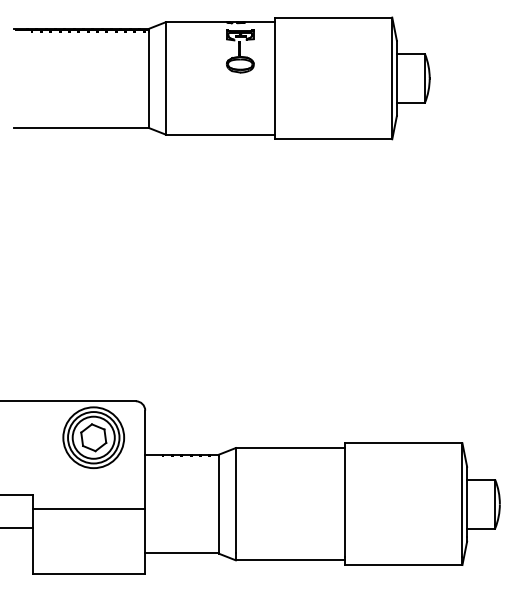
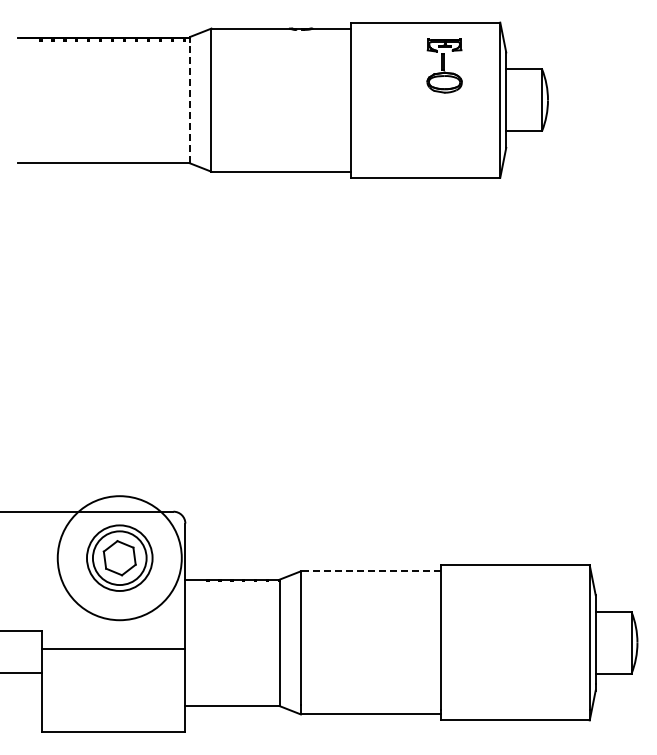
part: (240, 51) -> (444, 65), moved
line: (149, 80) -> (190, 102), solid -> dashed
circle: (93, 437) -> (119, 557), size x1.6
line: (290, 448) -> (370, 571), solid -> dashed

